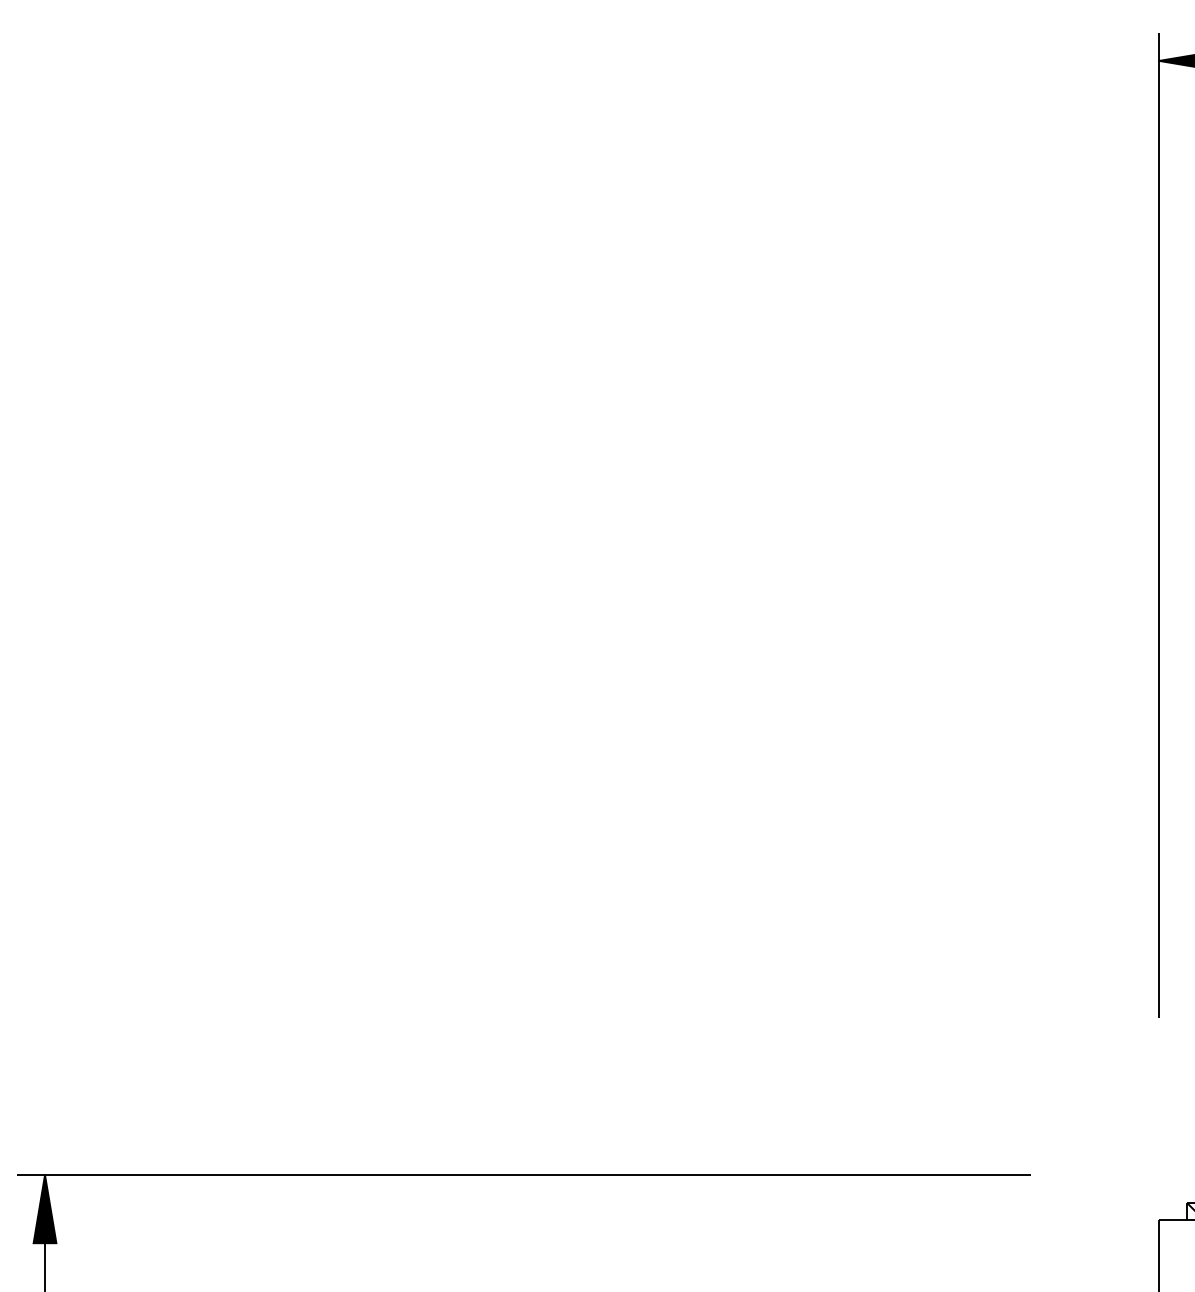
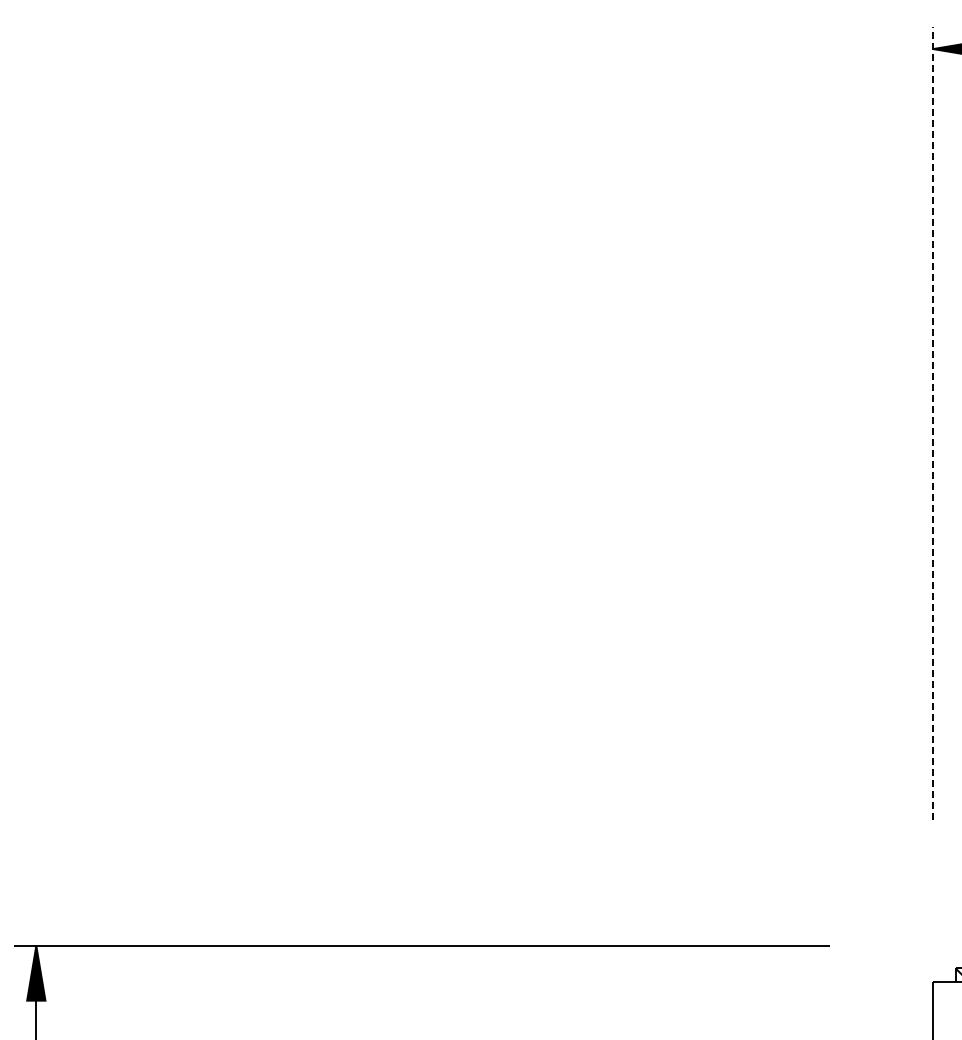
line: (1159, 524) -> (933, 422), solid -> dashed

